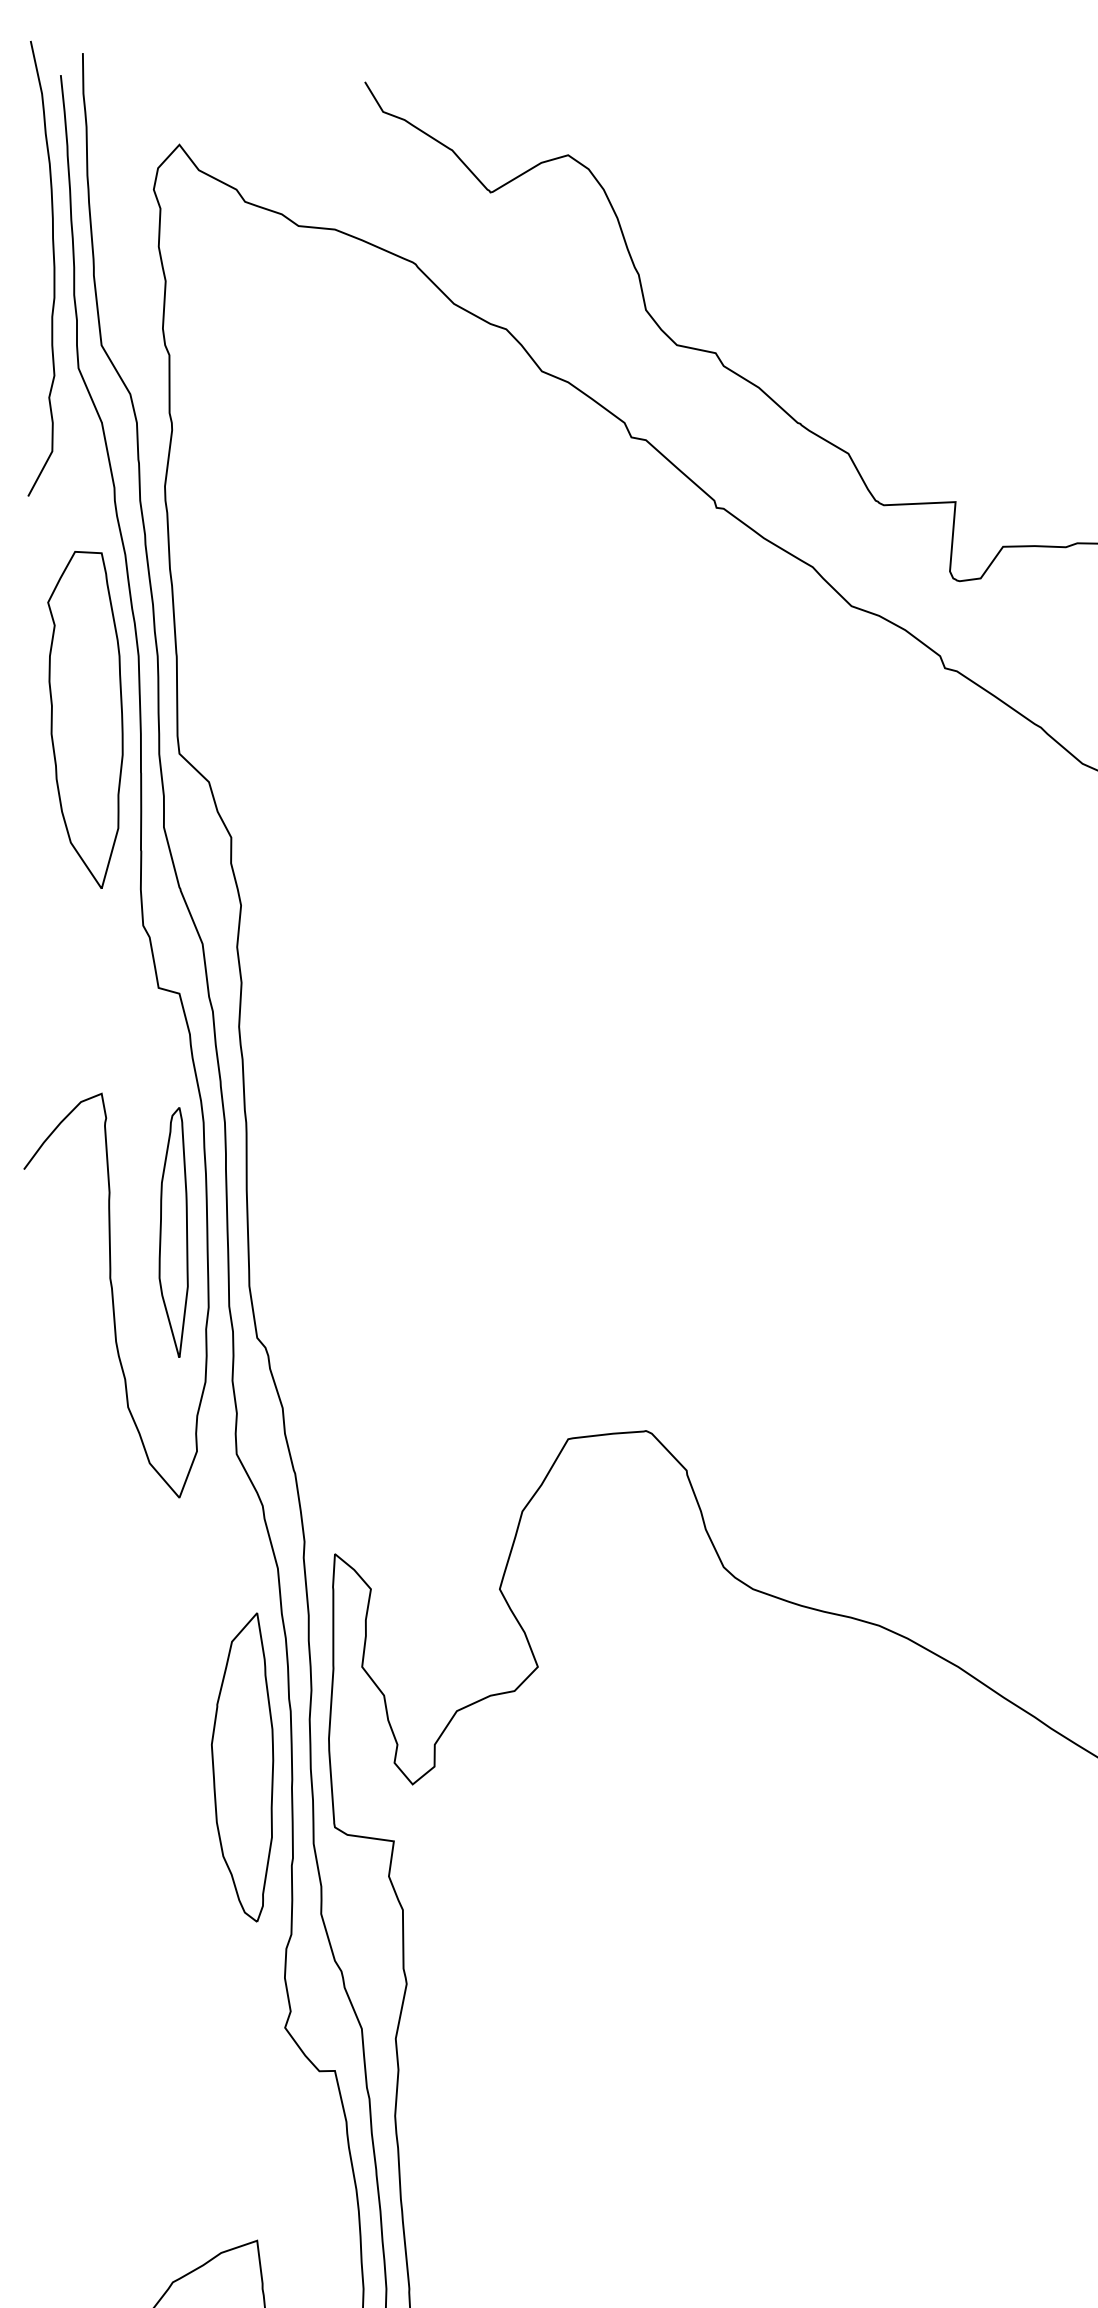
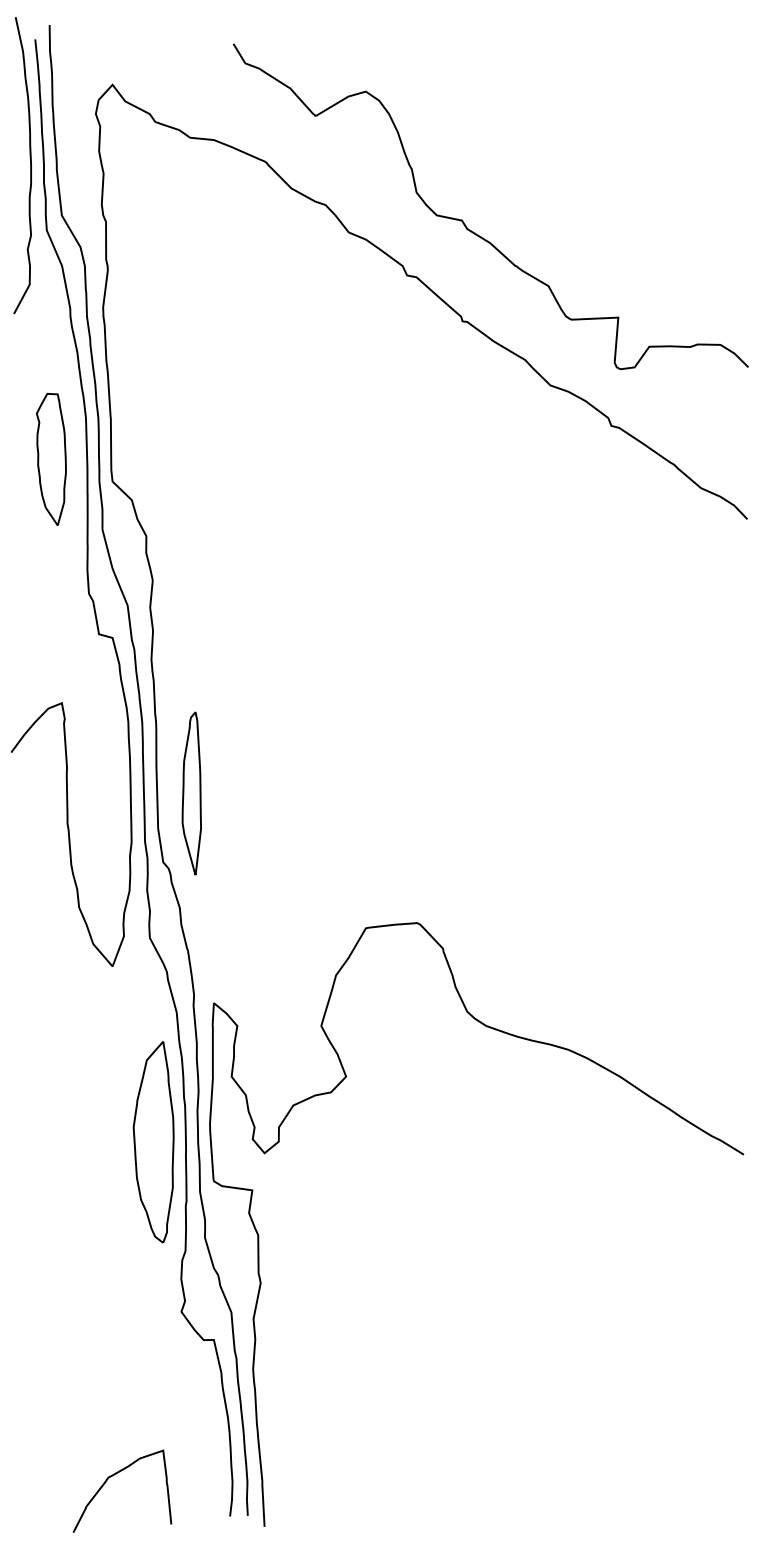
part: (85, 719) -> (51, 459), size x0.6
part: (173, 1232) -> (191, 793), moved

